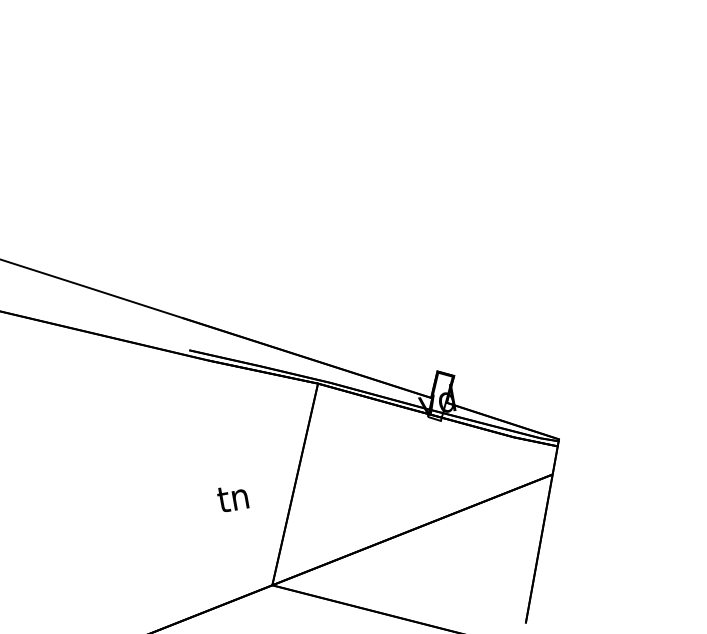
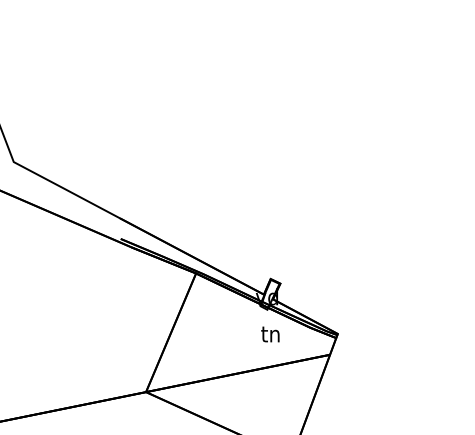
text: (233, 498) -> (270, 334), moved

